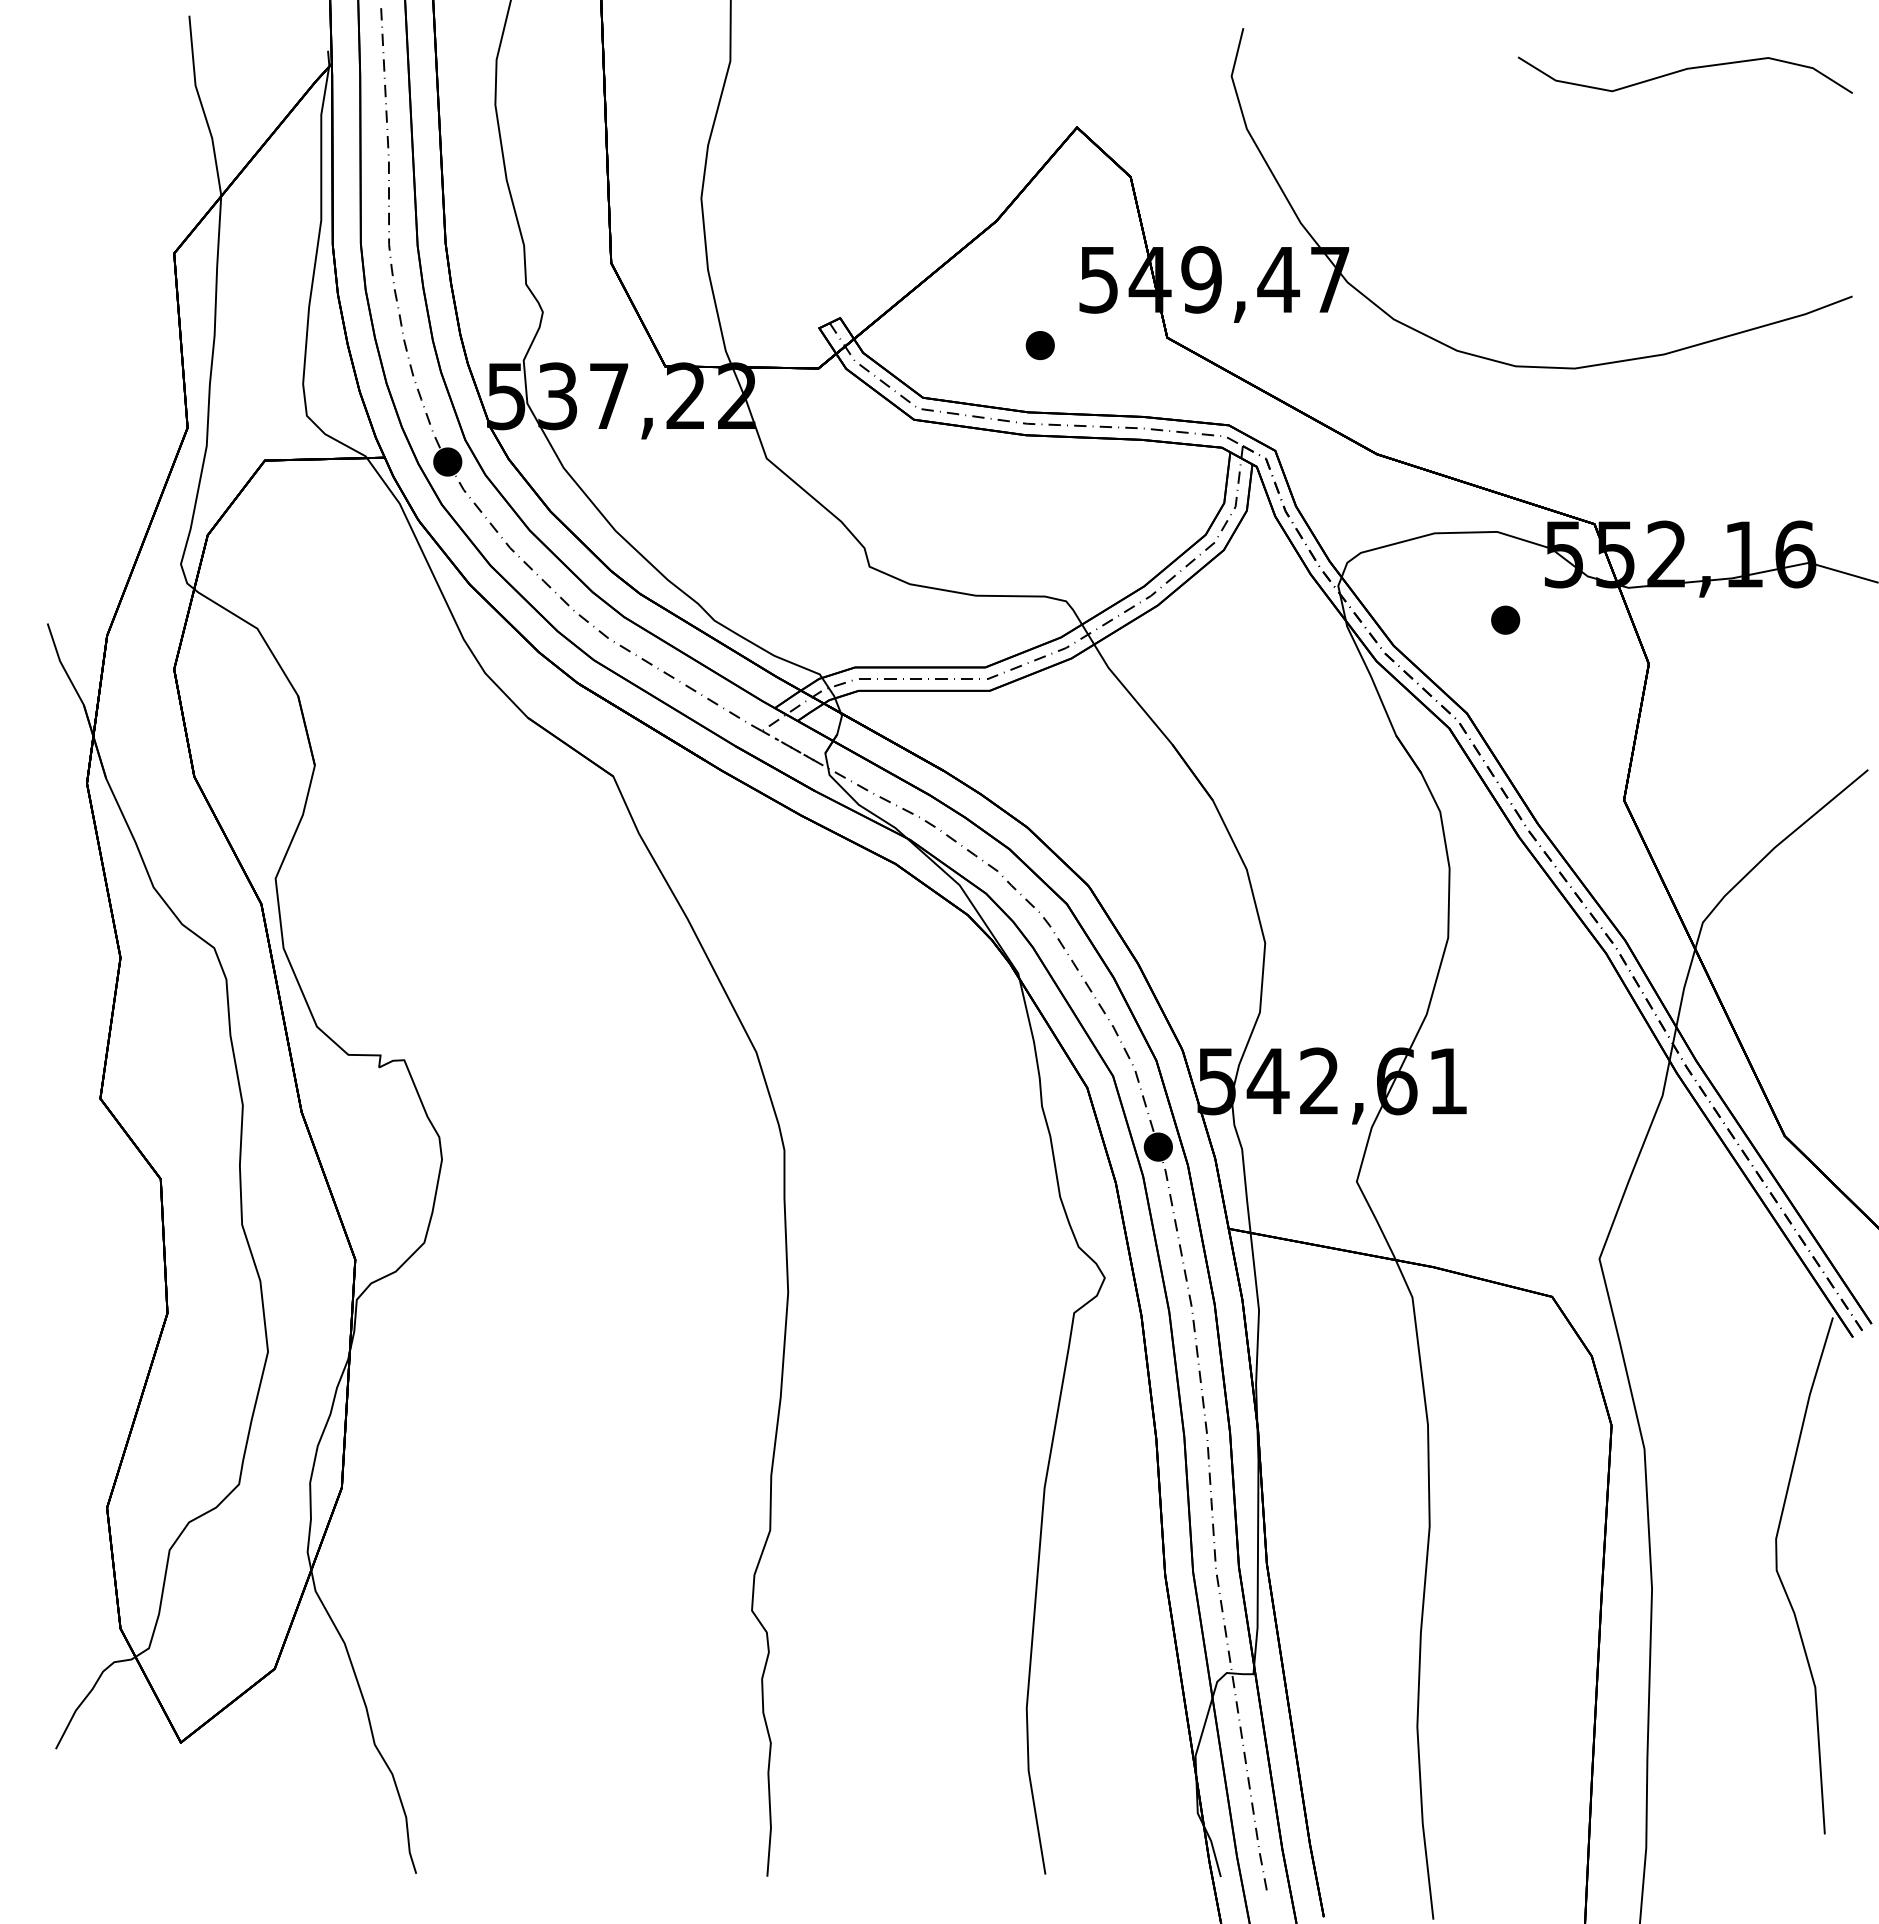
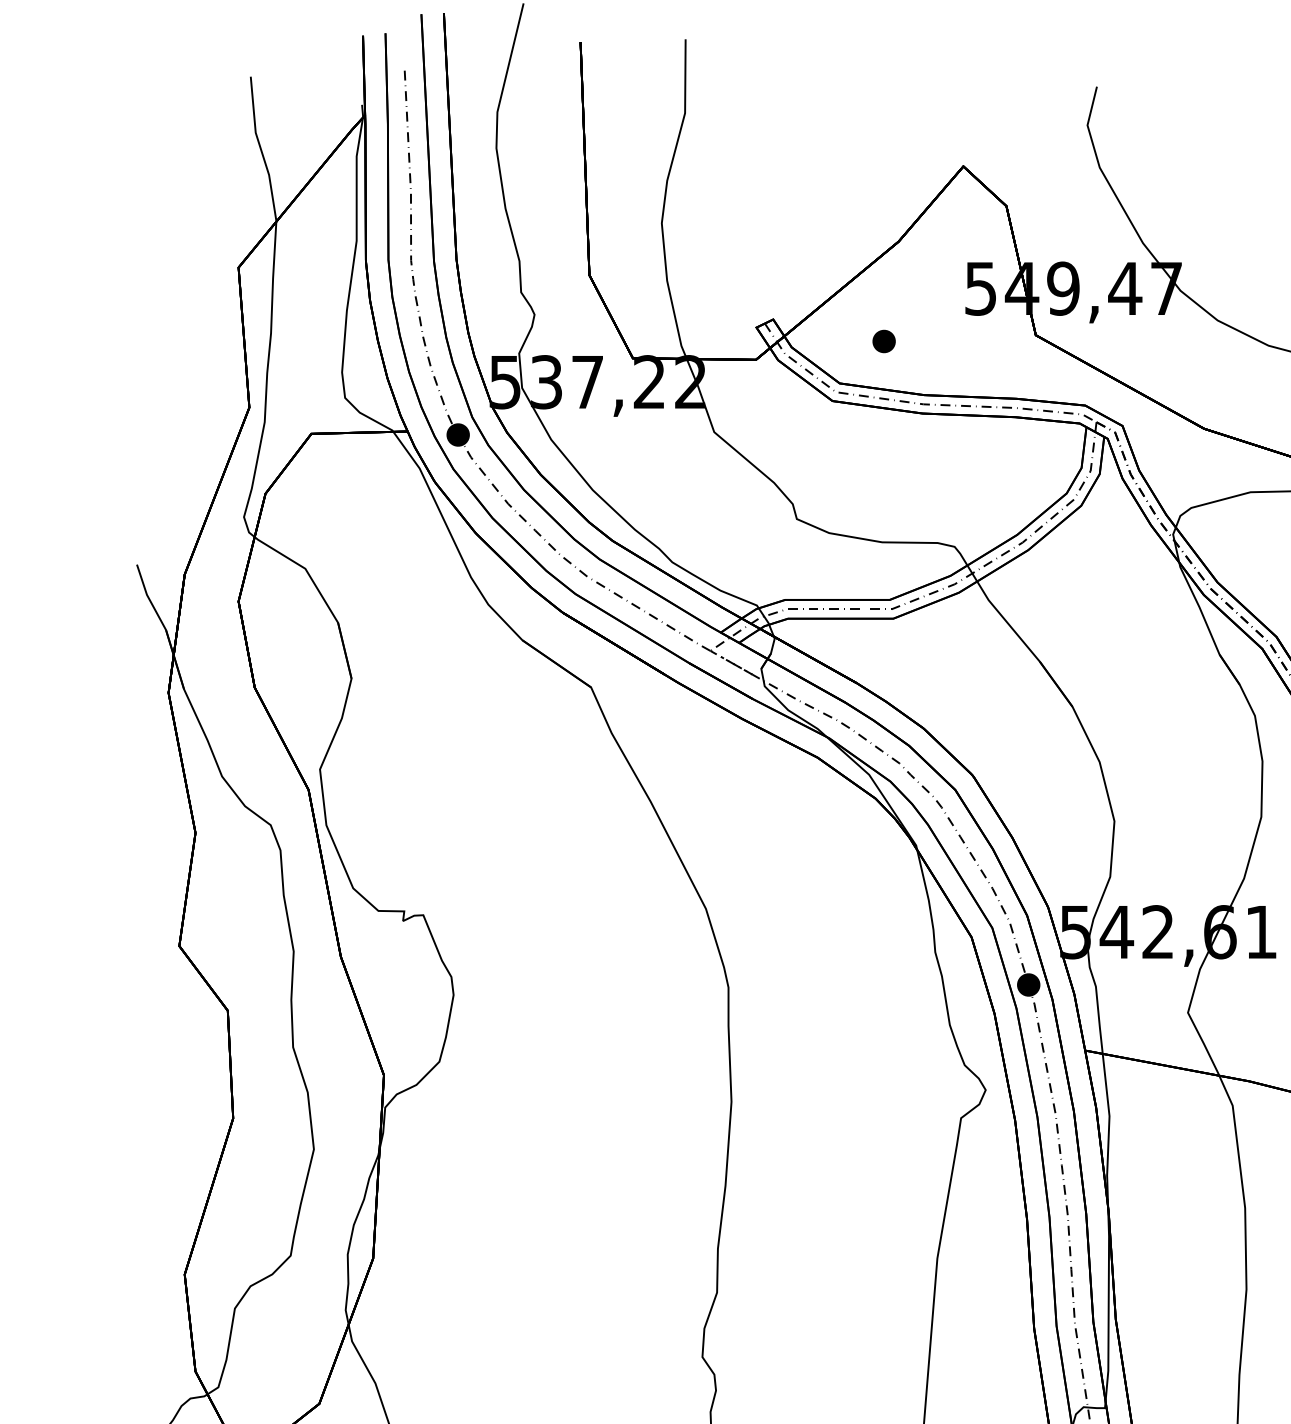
part: (1039, 345) -> (883, 341), moved

